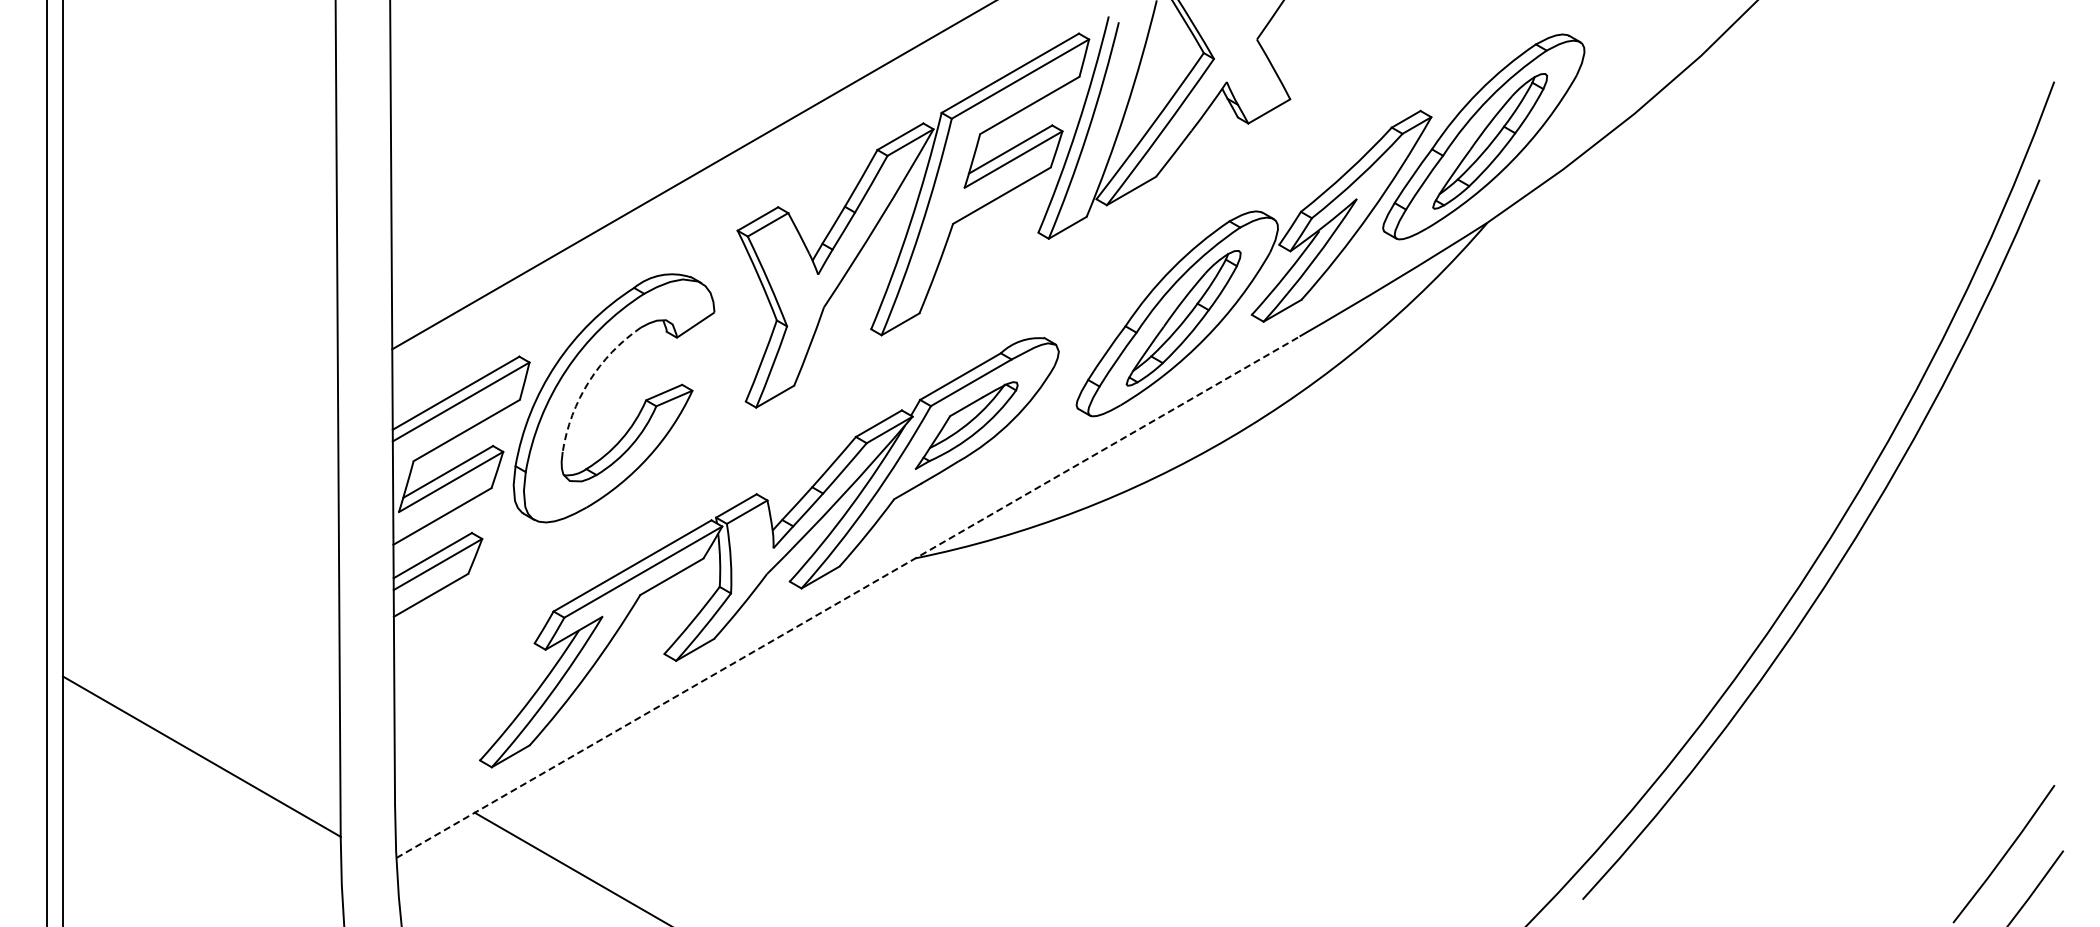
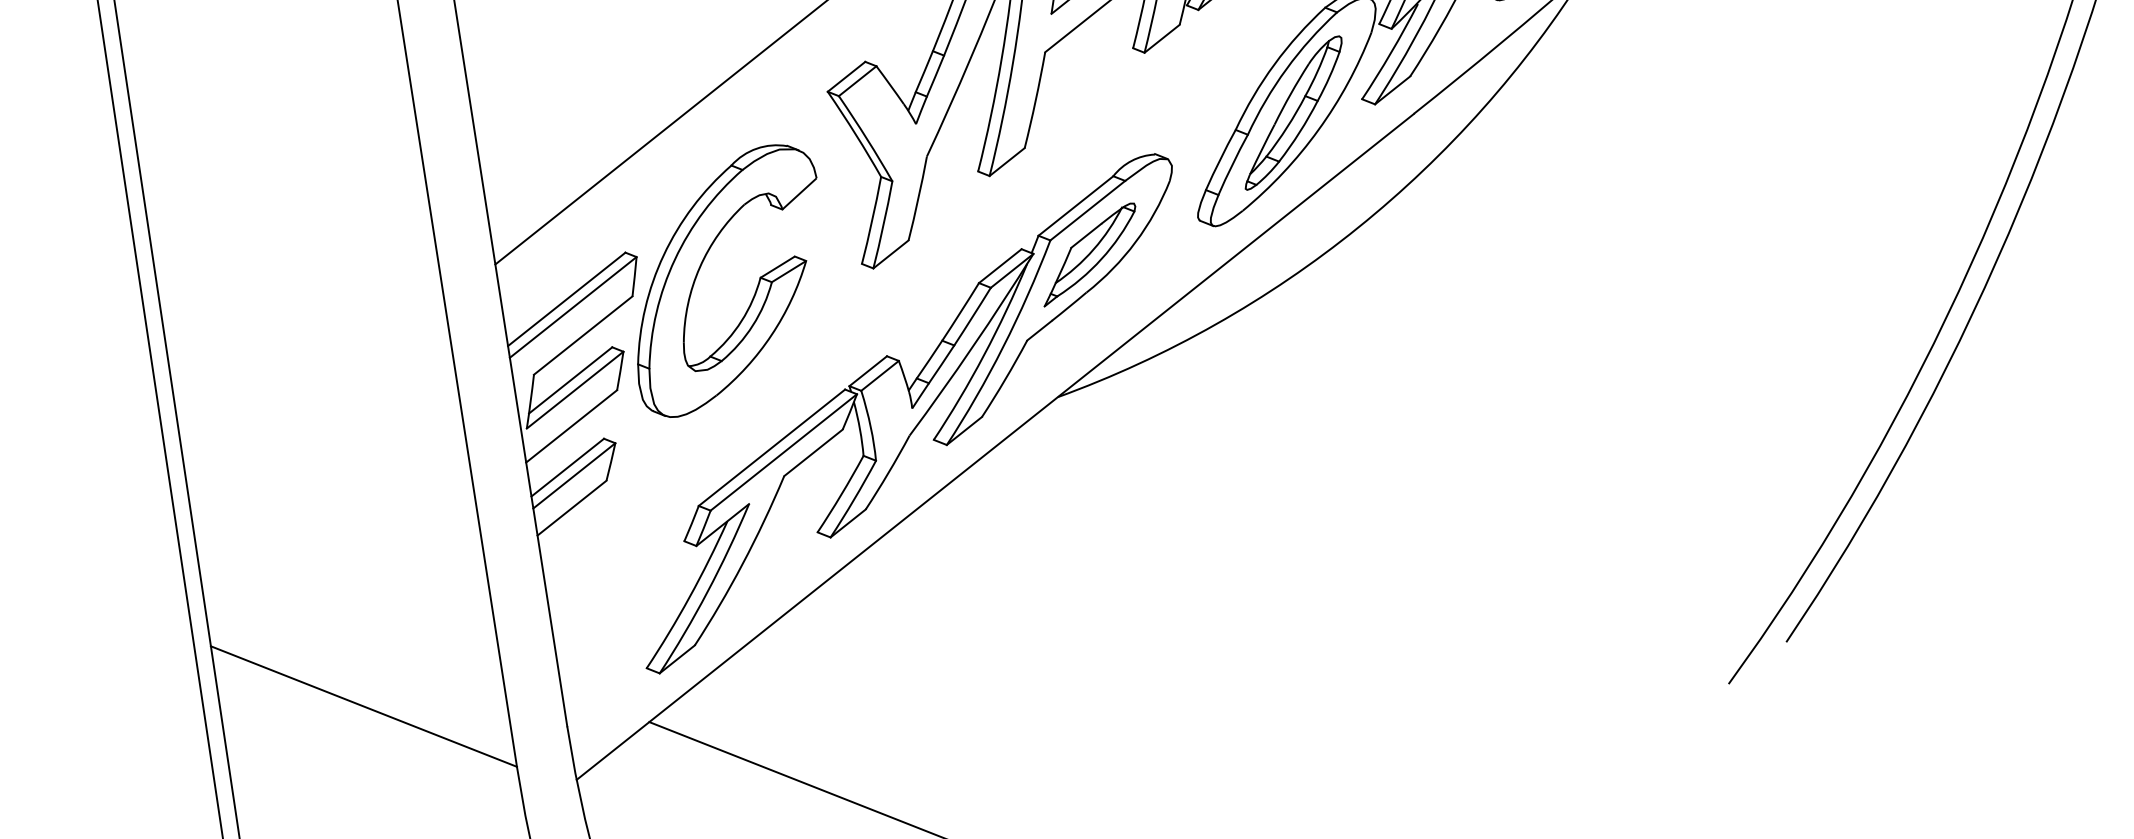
arc: (589, 381) -> (700, 267), dashed -> solid
line: (848, 597) -> (995, 447), dashed -> solid

